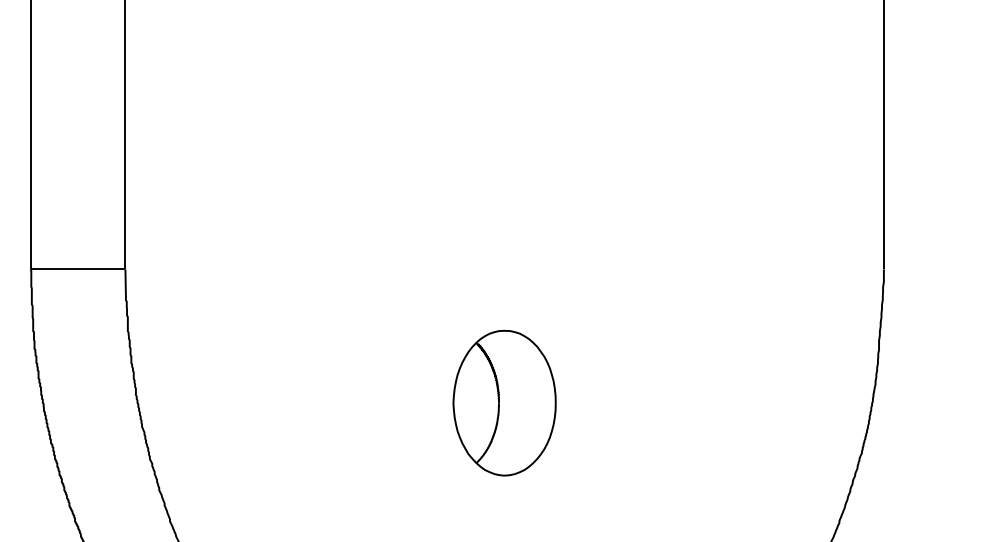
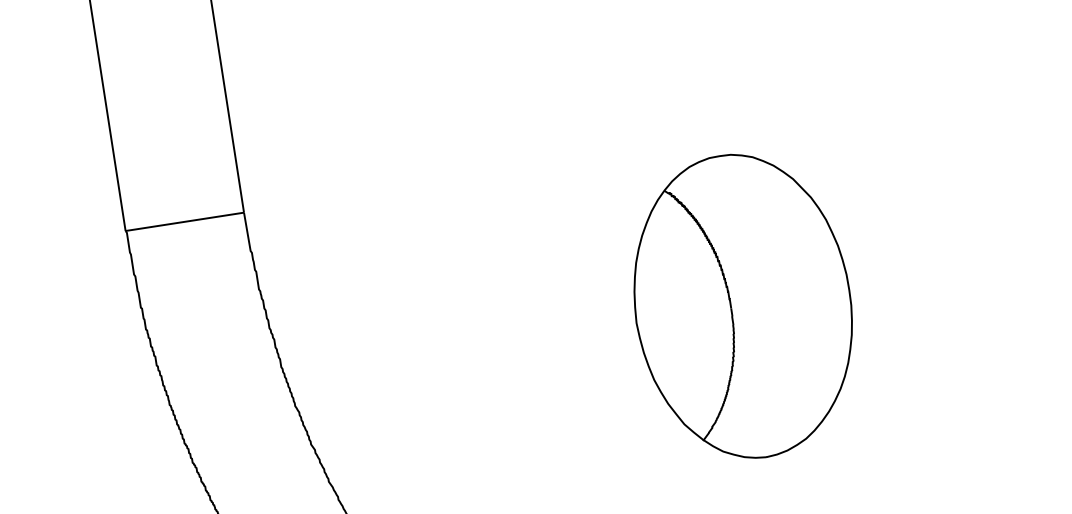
part: (504, 402) -> (742, 305), size x1.67

